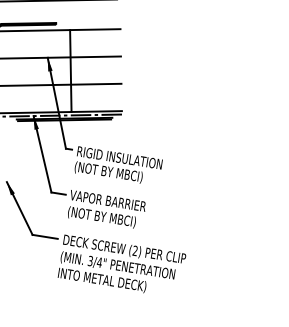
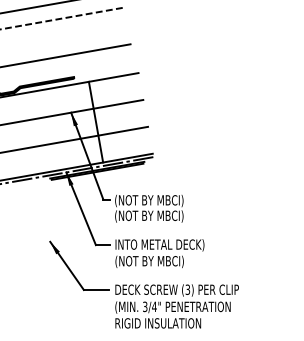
text: (119, 158) -> (157, 200), RIGID INSULATION -> (NOT BY MBCI)
text: (114, 202) -> (159, 245), VAPOR BARRIER -> INTO METAL DECK)
text: (134, 250) -> (187, 289), (2) -> (3)
text: (103, 279) -> (160, 323), INTO METAL DECK) -> RIGID INSULATION

